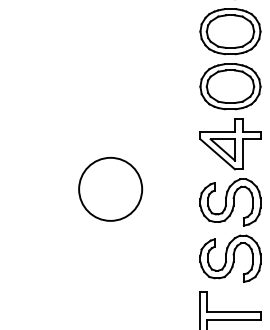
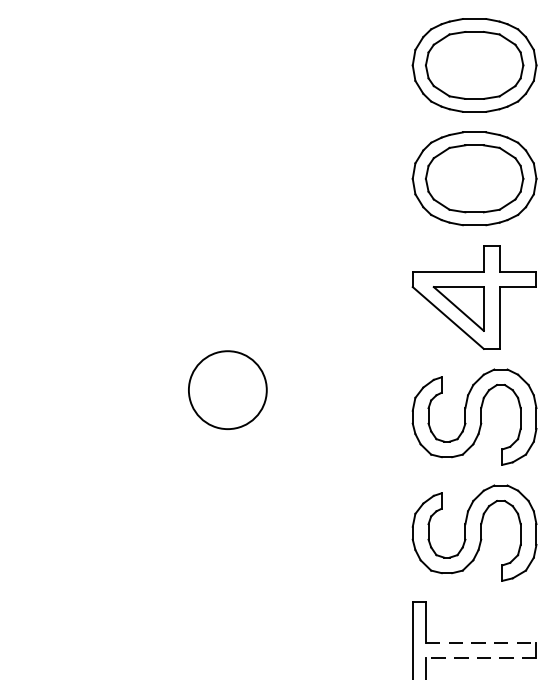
circle: (110, 188) -> (227, 388), size x0.6
line: (233, 312) -> (480, 643), solid -> dashed
line: (233, 319) -> (480, 658), solid -> dashed

